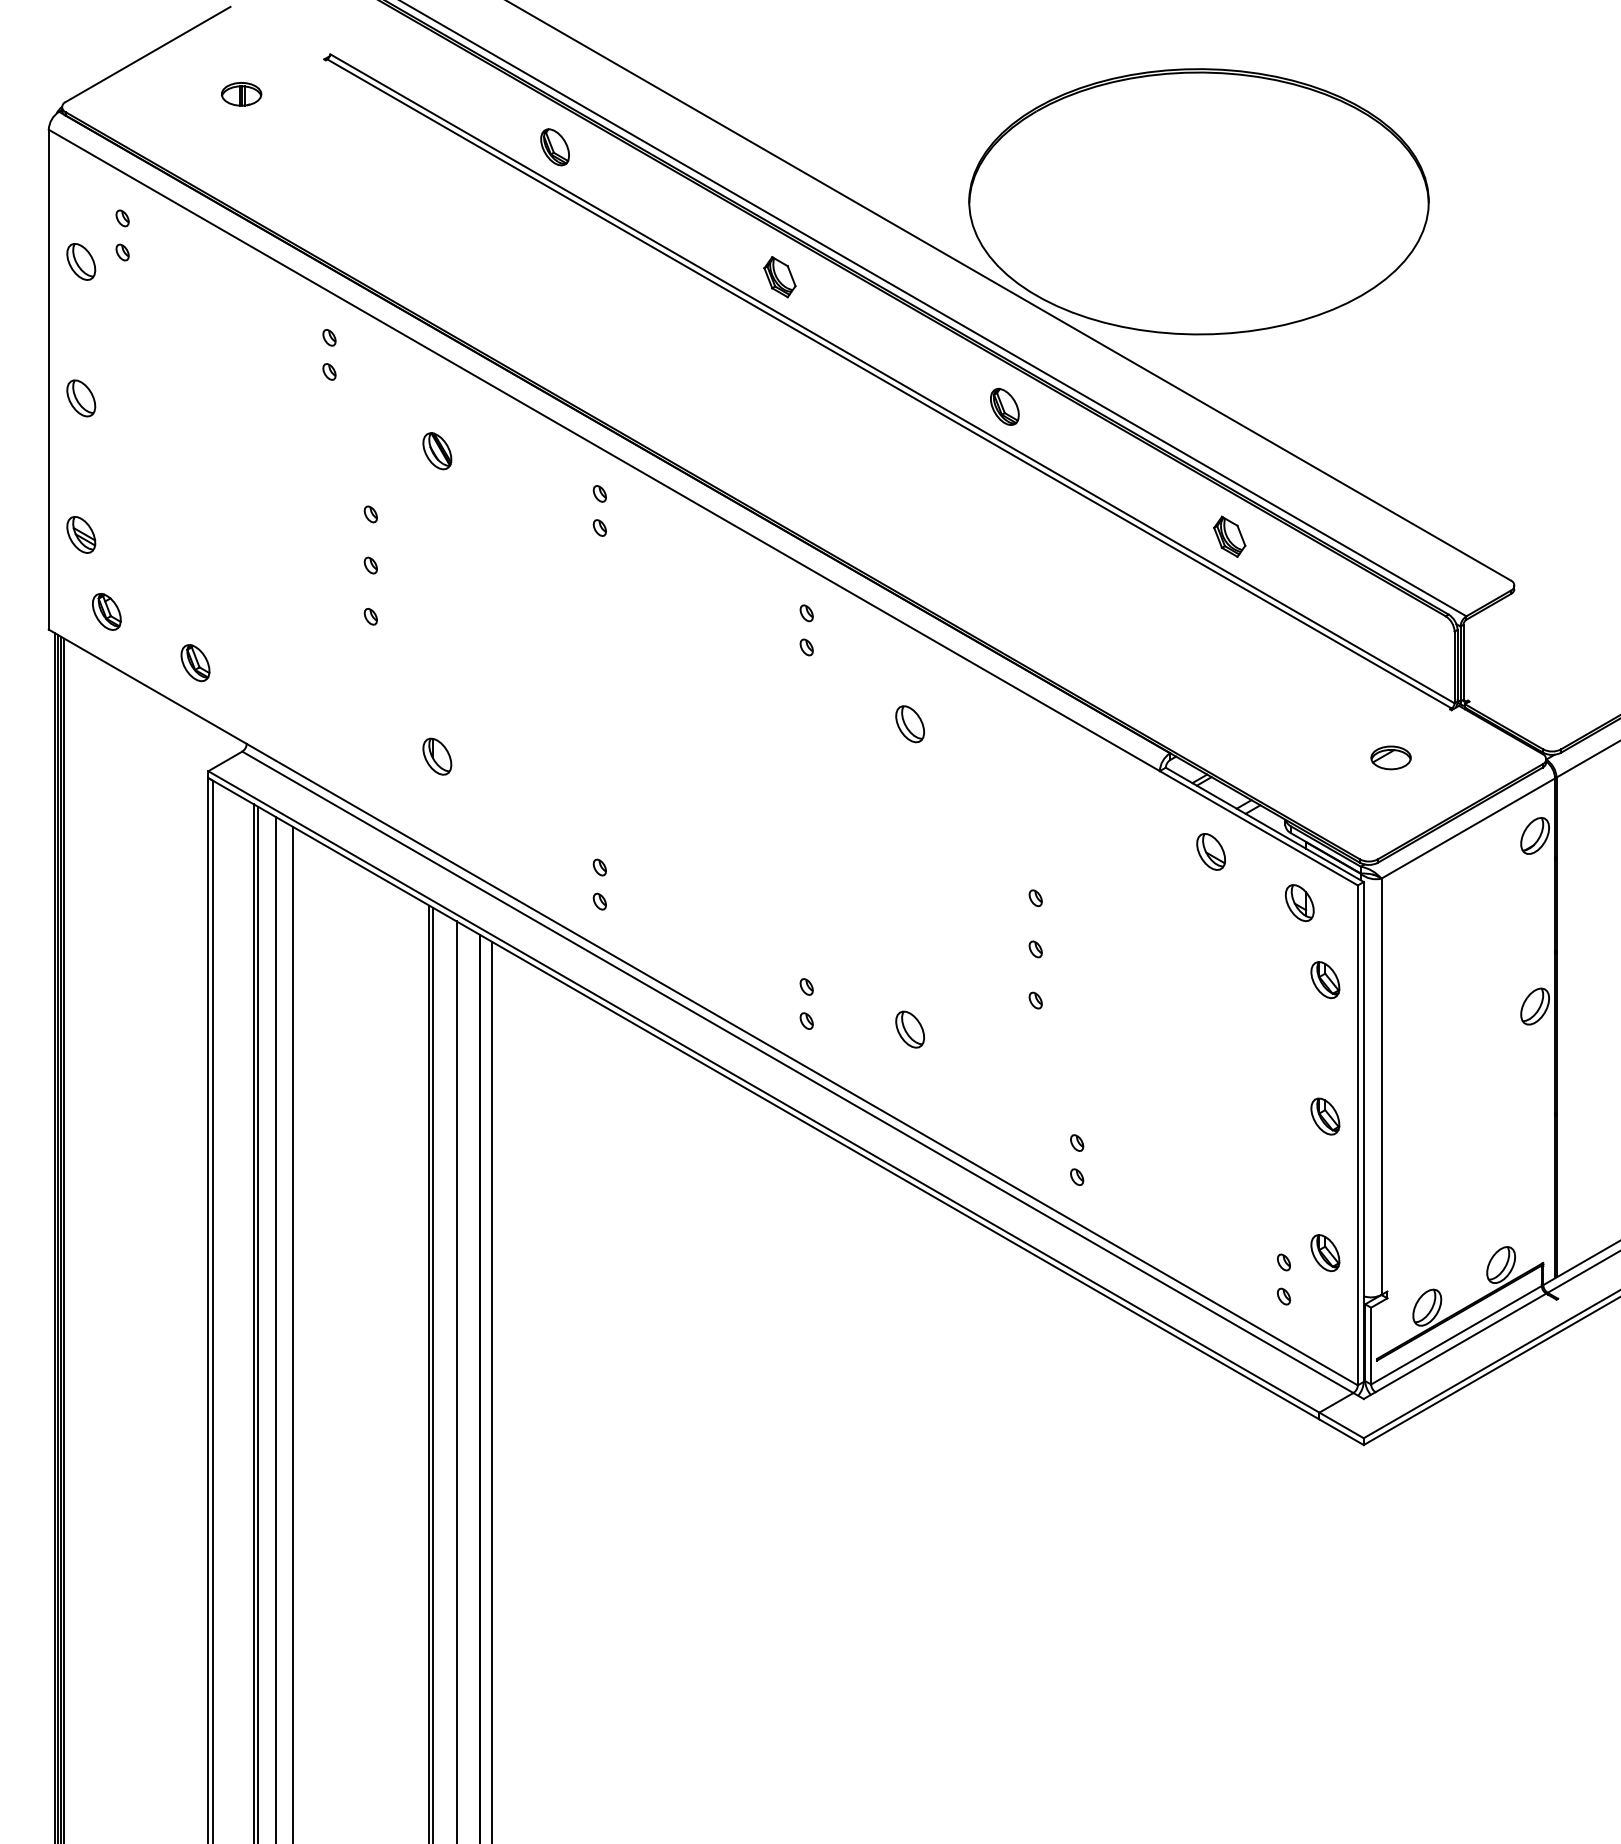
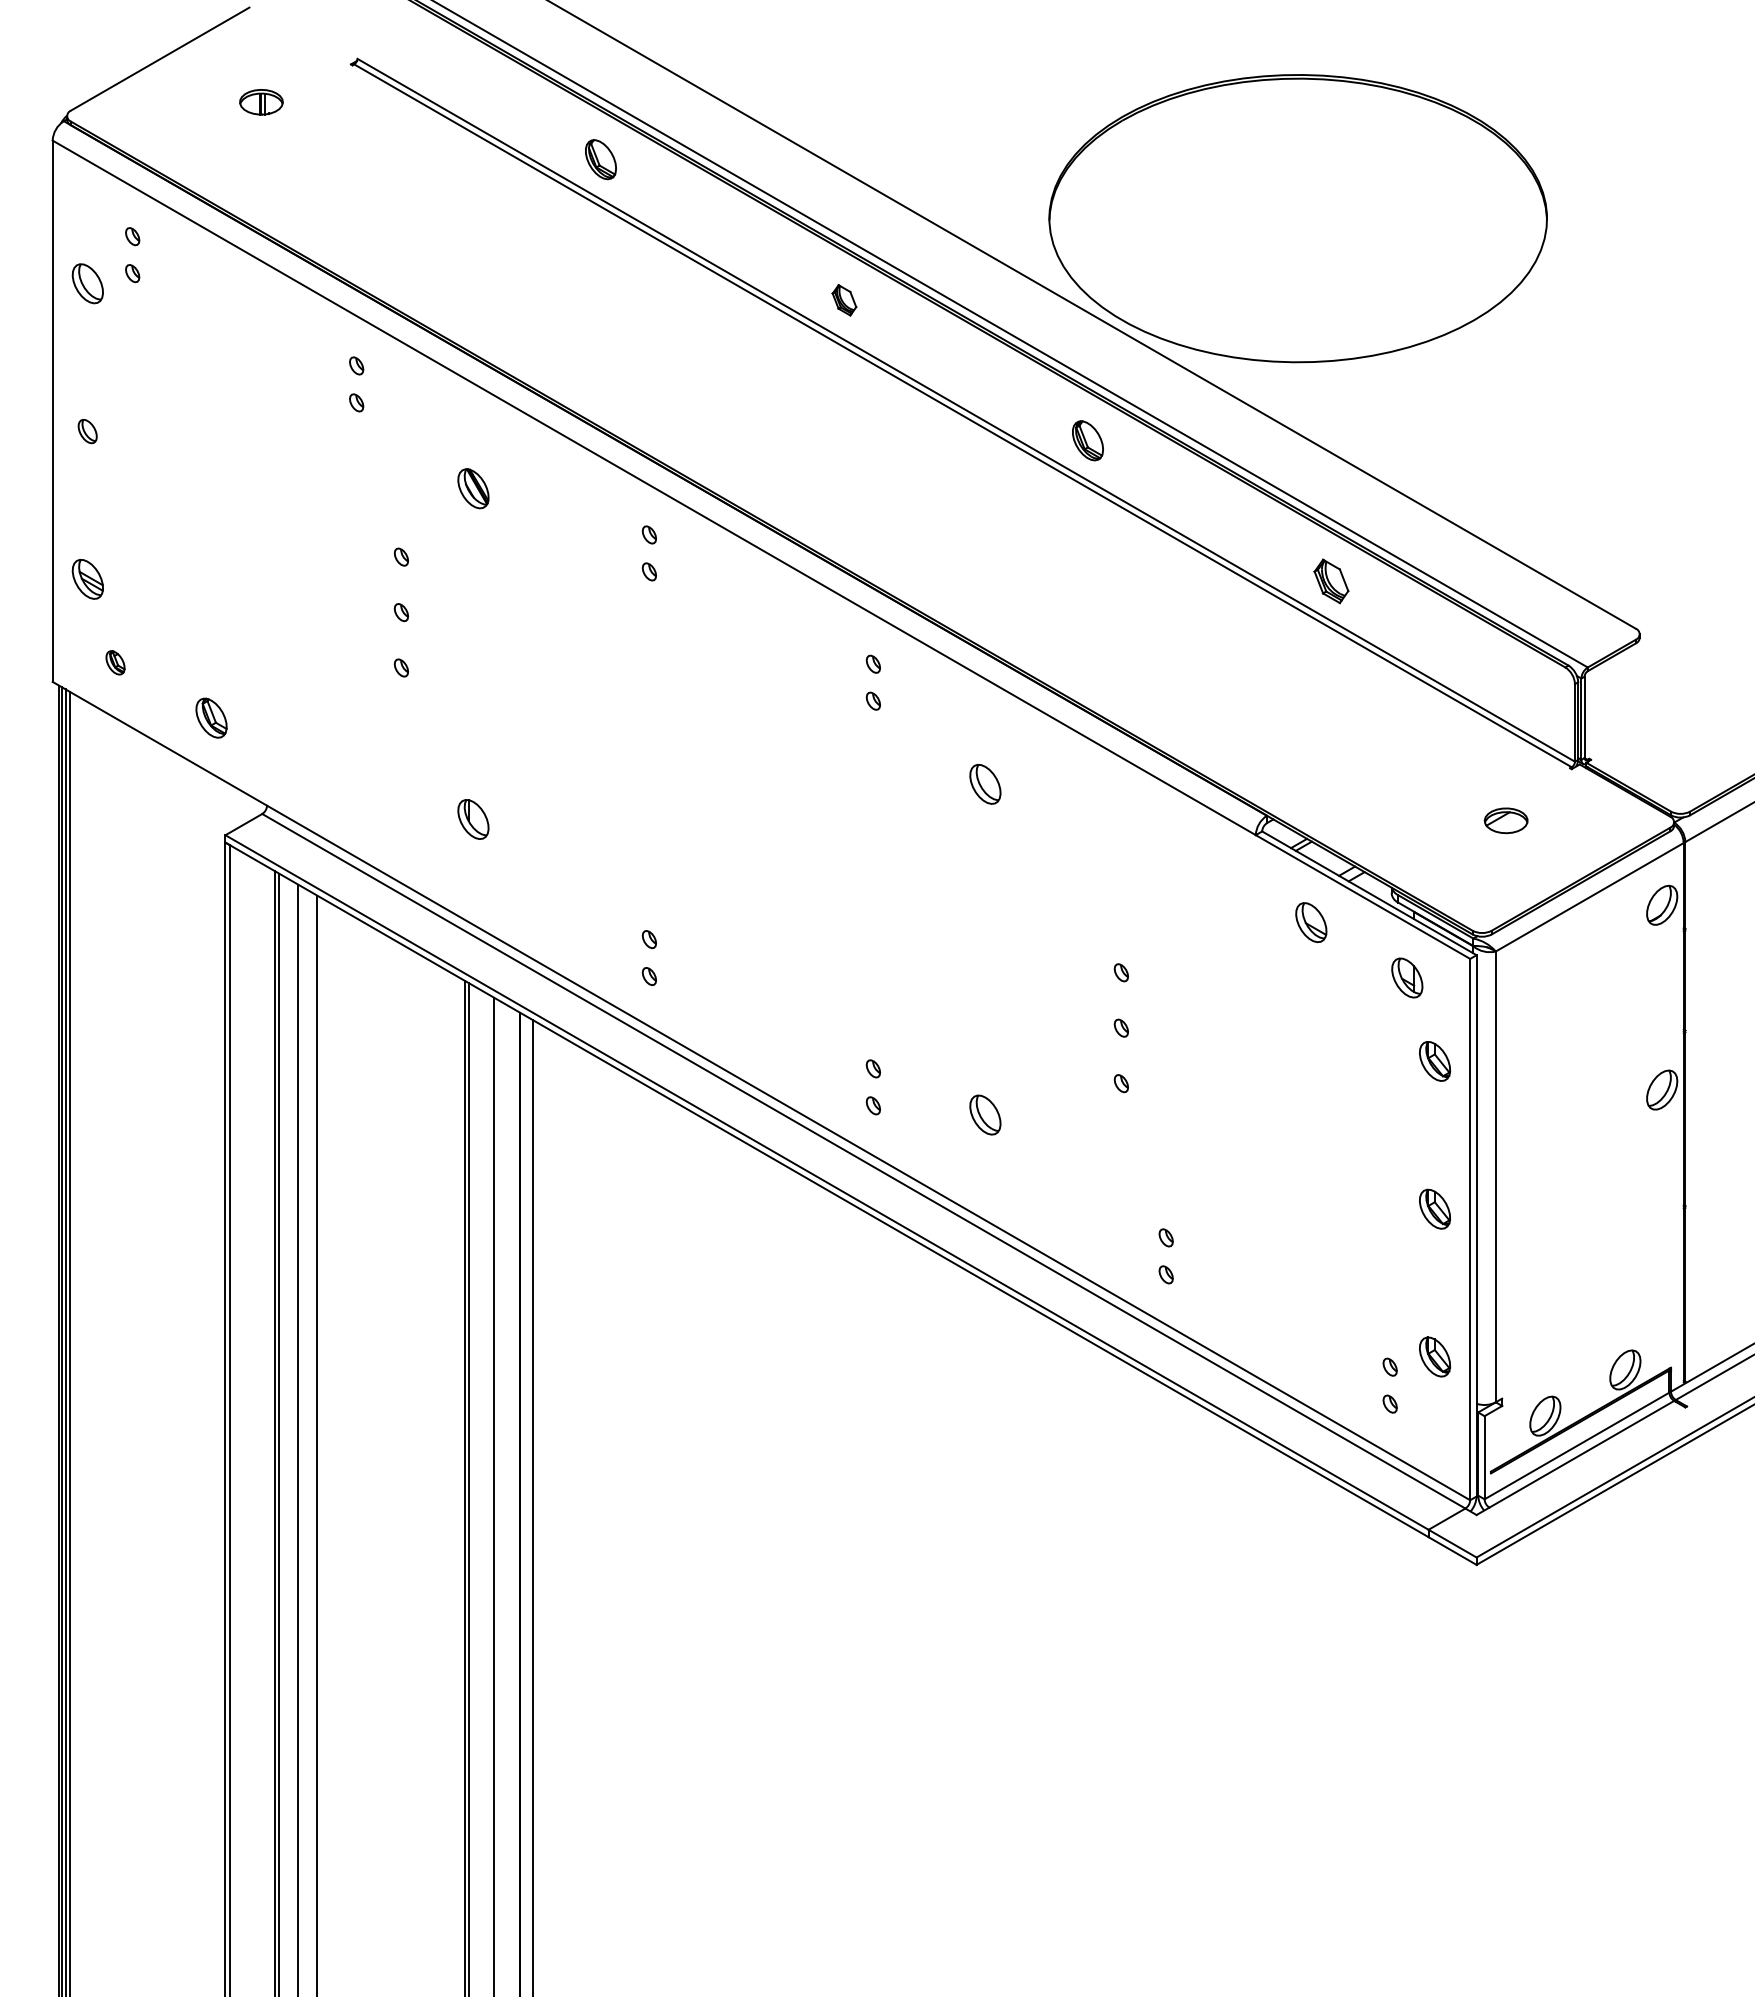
part: (780, 277) -> (844, 300), size x0.7
part: (80, 398) -> (87, 431), size x0.6
part: (106, 611) -> (115, 662), size x0.6

